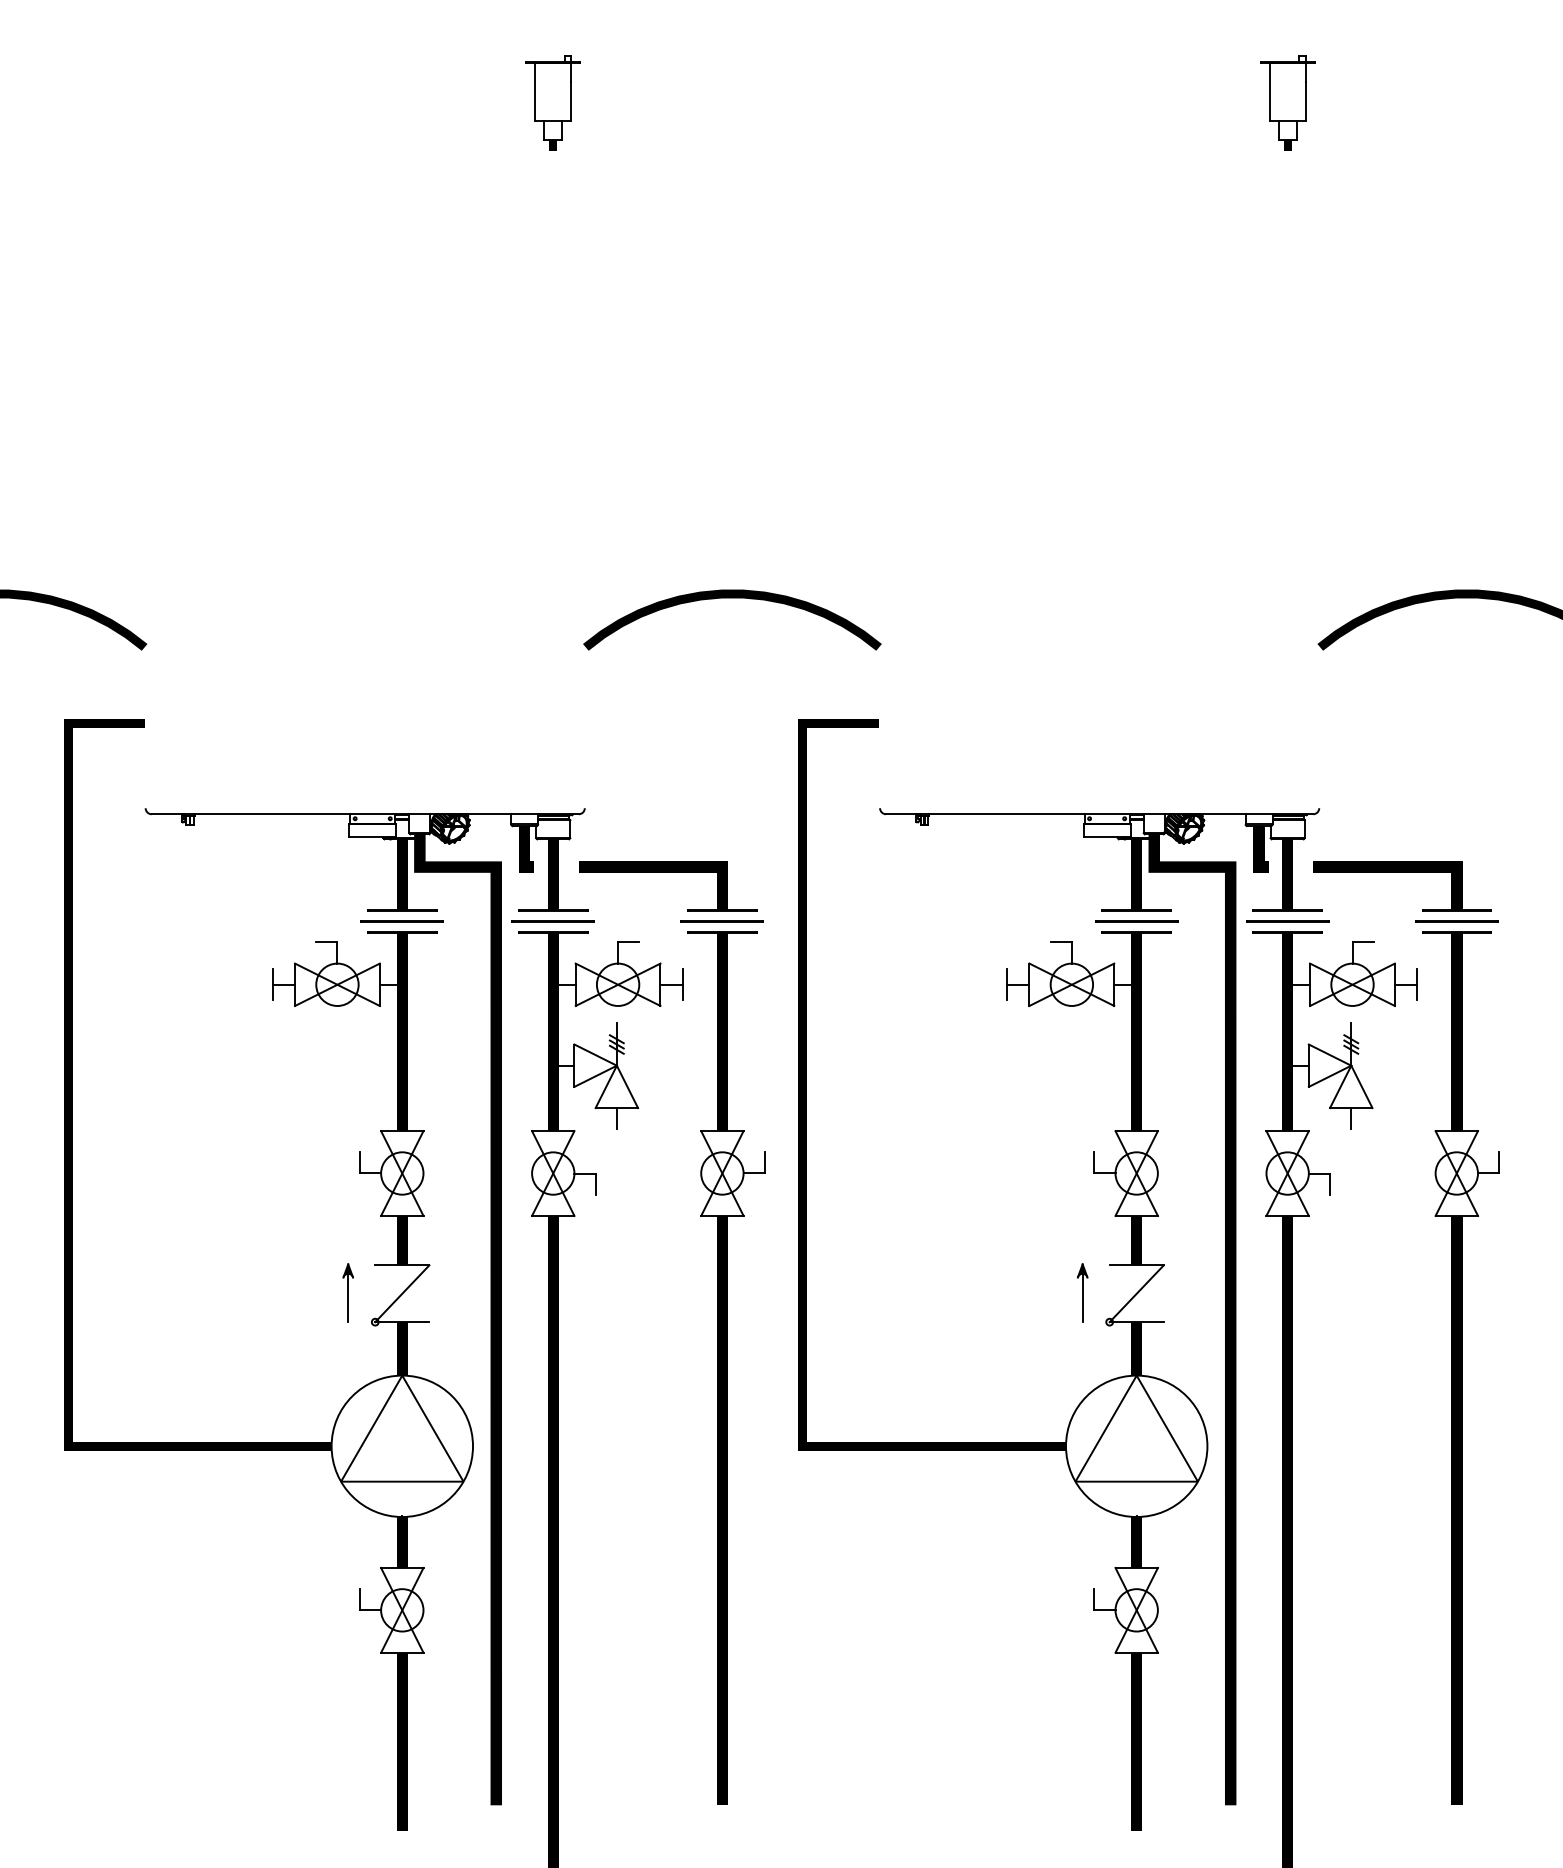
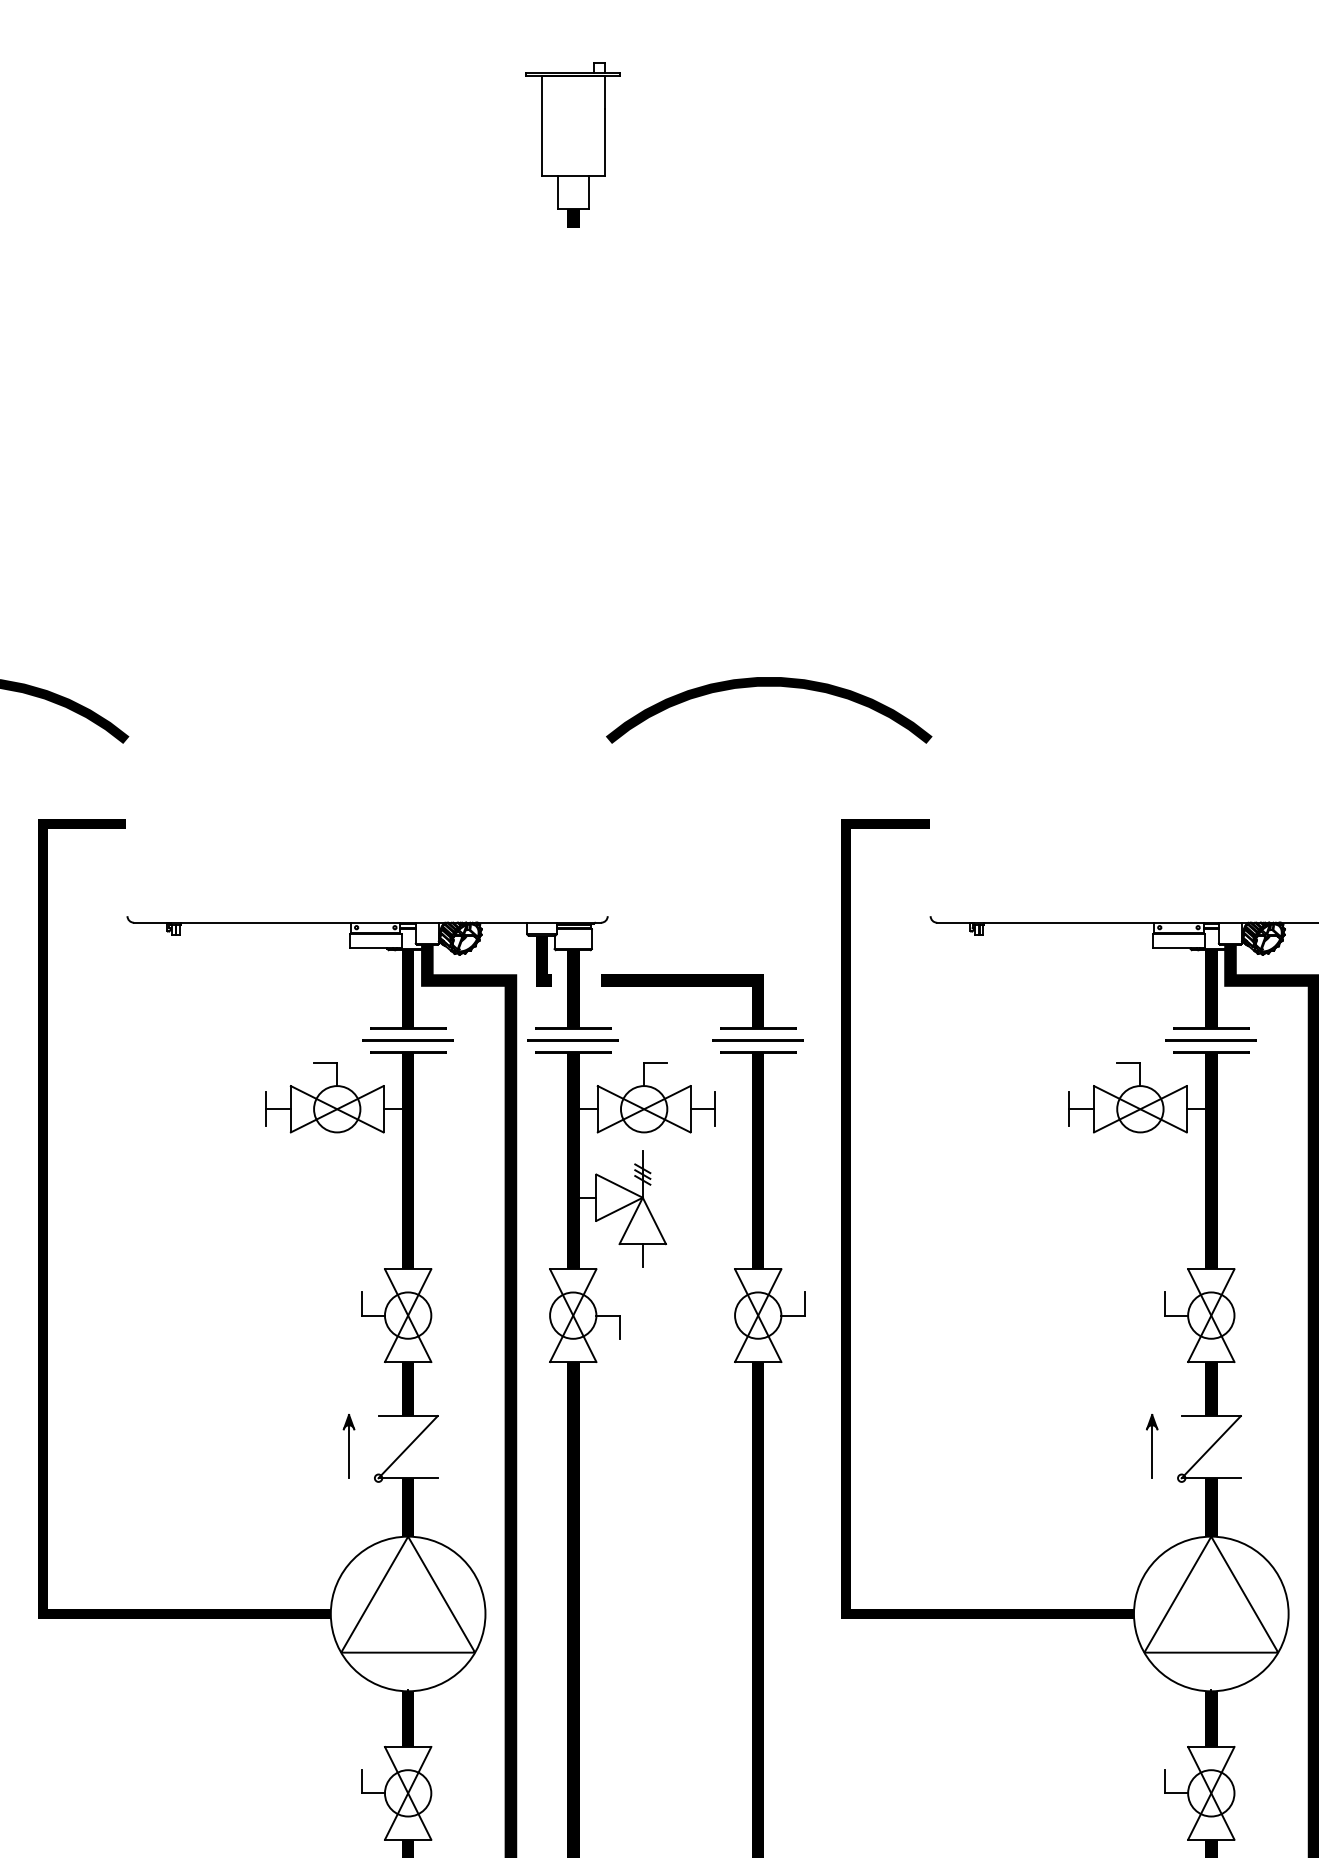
part: (552, 102) -> (572, 144), size x1.6

